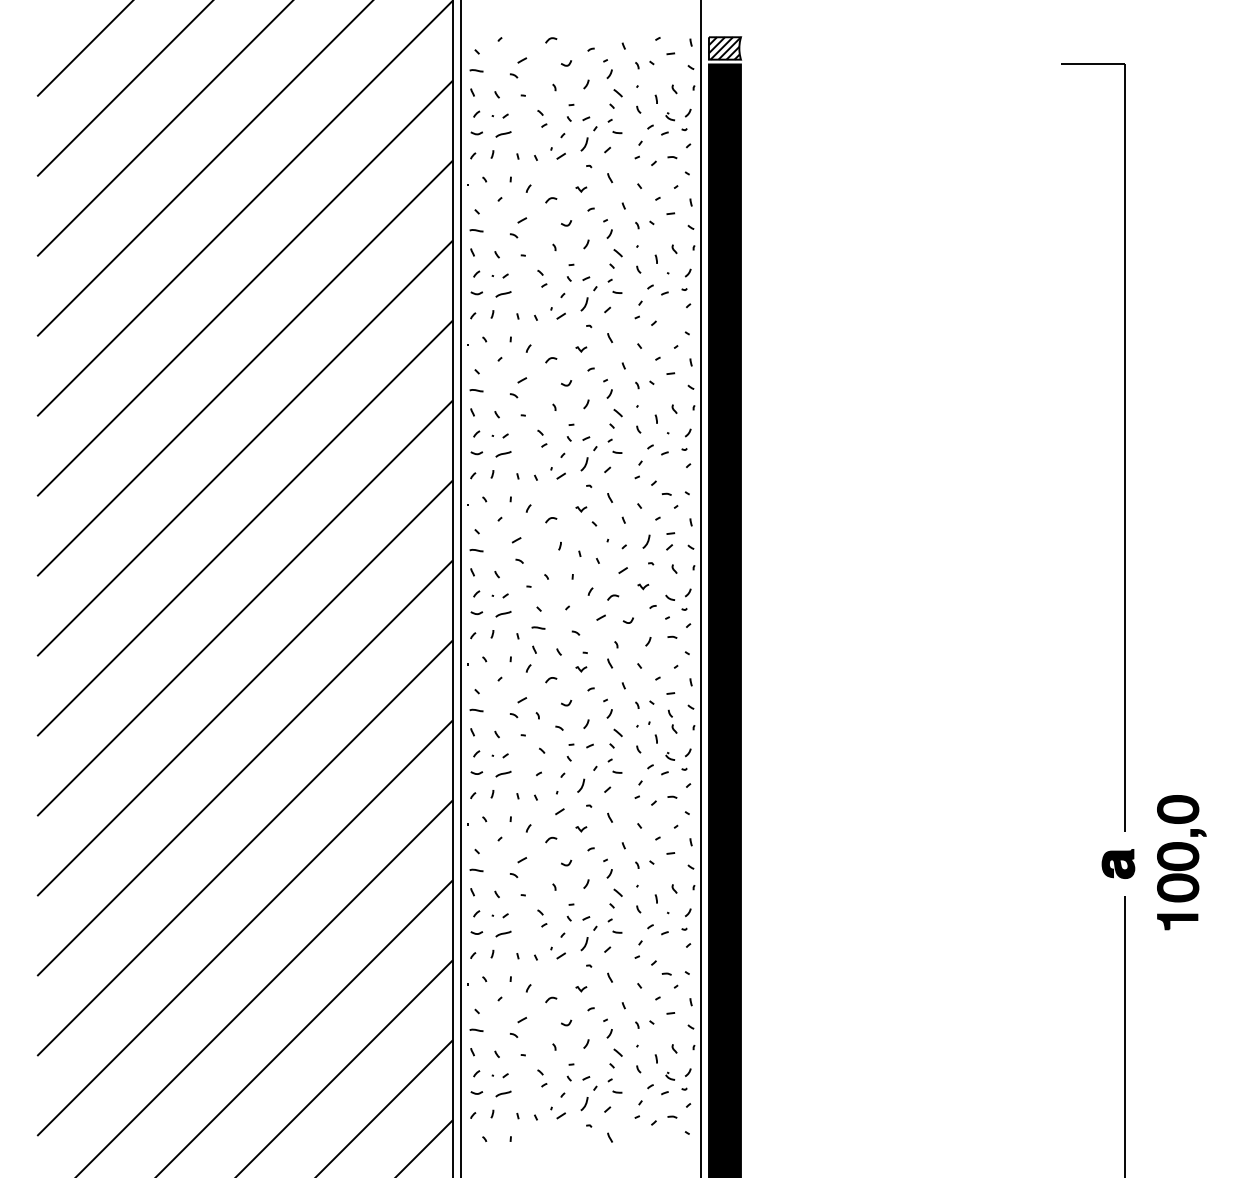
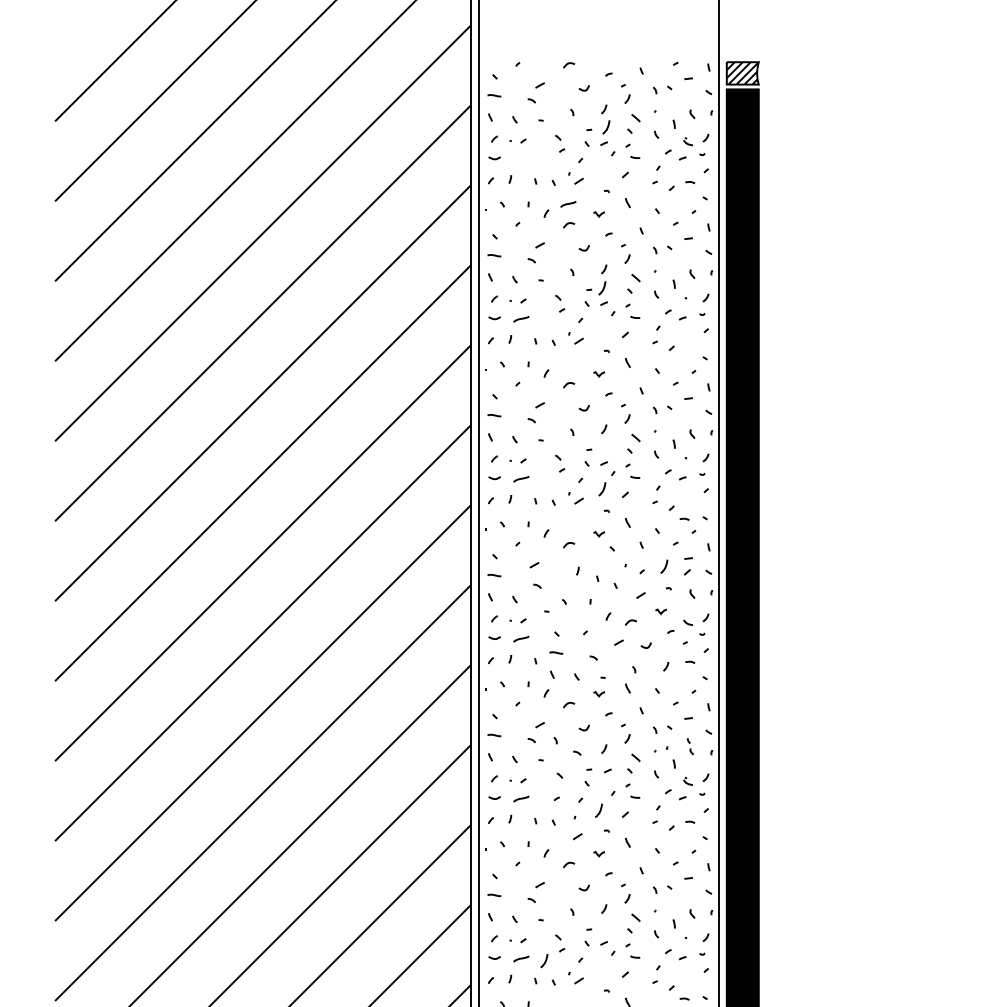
line: (503, 134) -> (568, 204), moved
curve: (585, 144) -> (607, 127), moved
curve: (585, 304) -> (603, 288), moved
part: (672, 721) -> (690, 746), size x0.7
curve: (584, 944) -> (544, 961), moved

